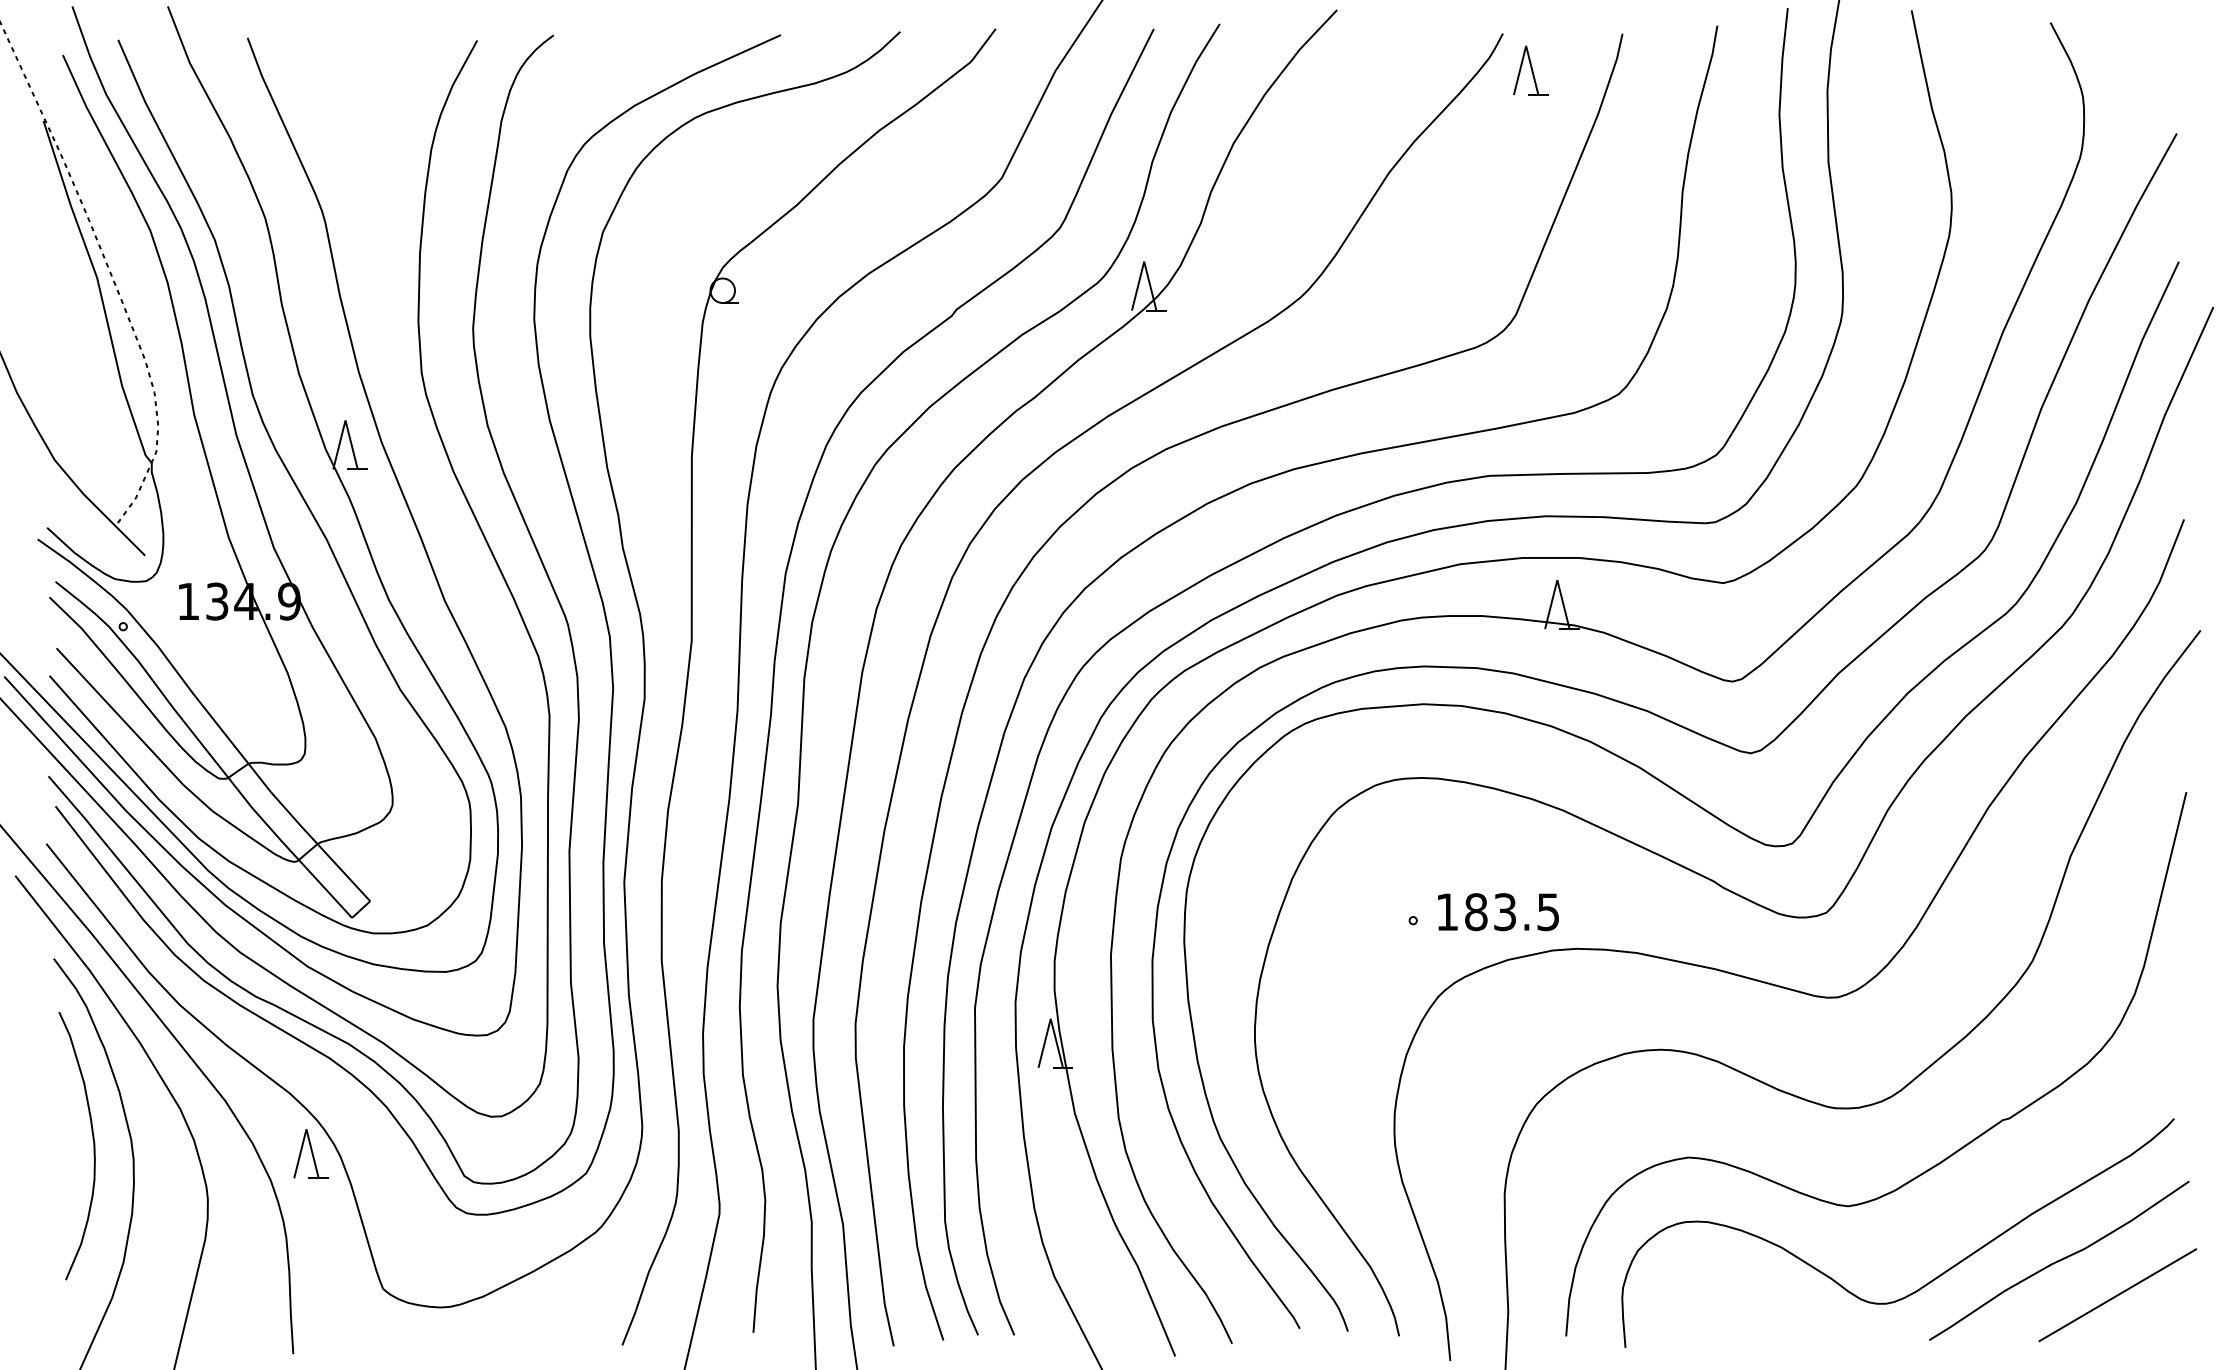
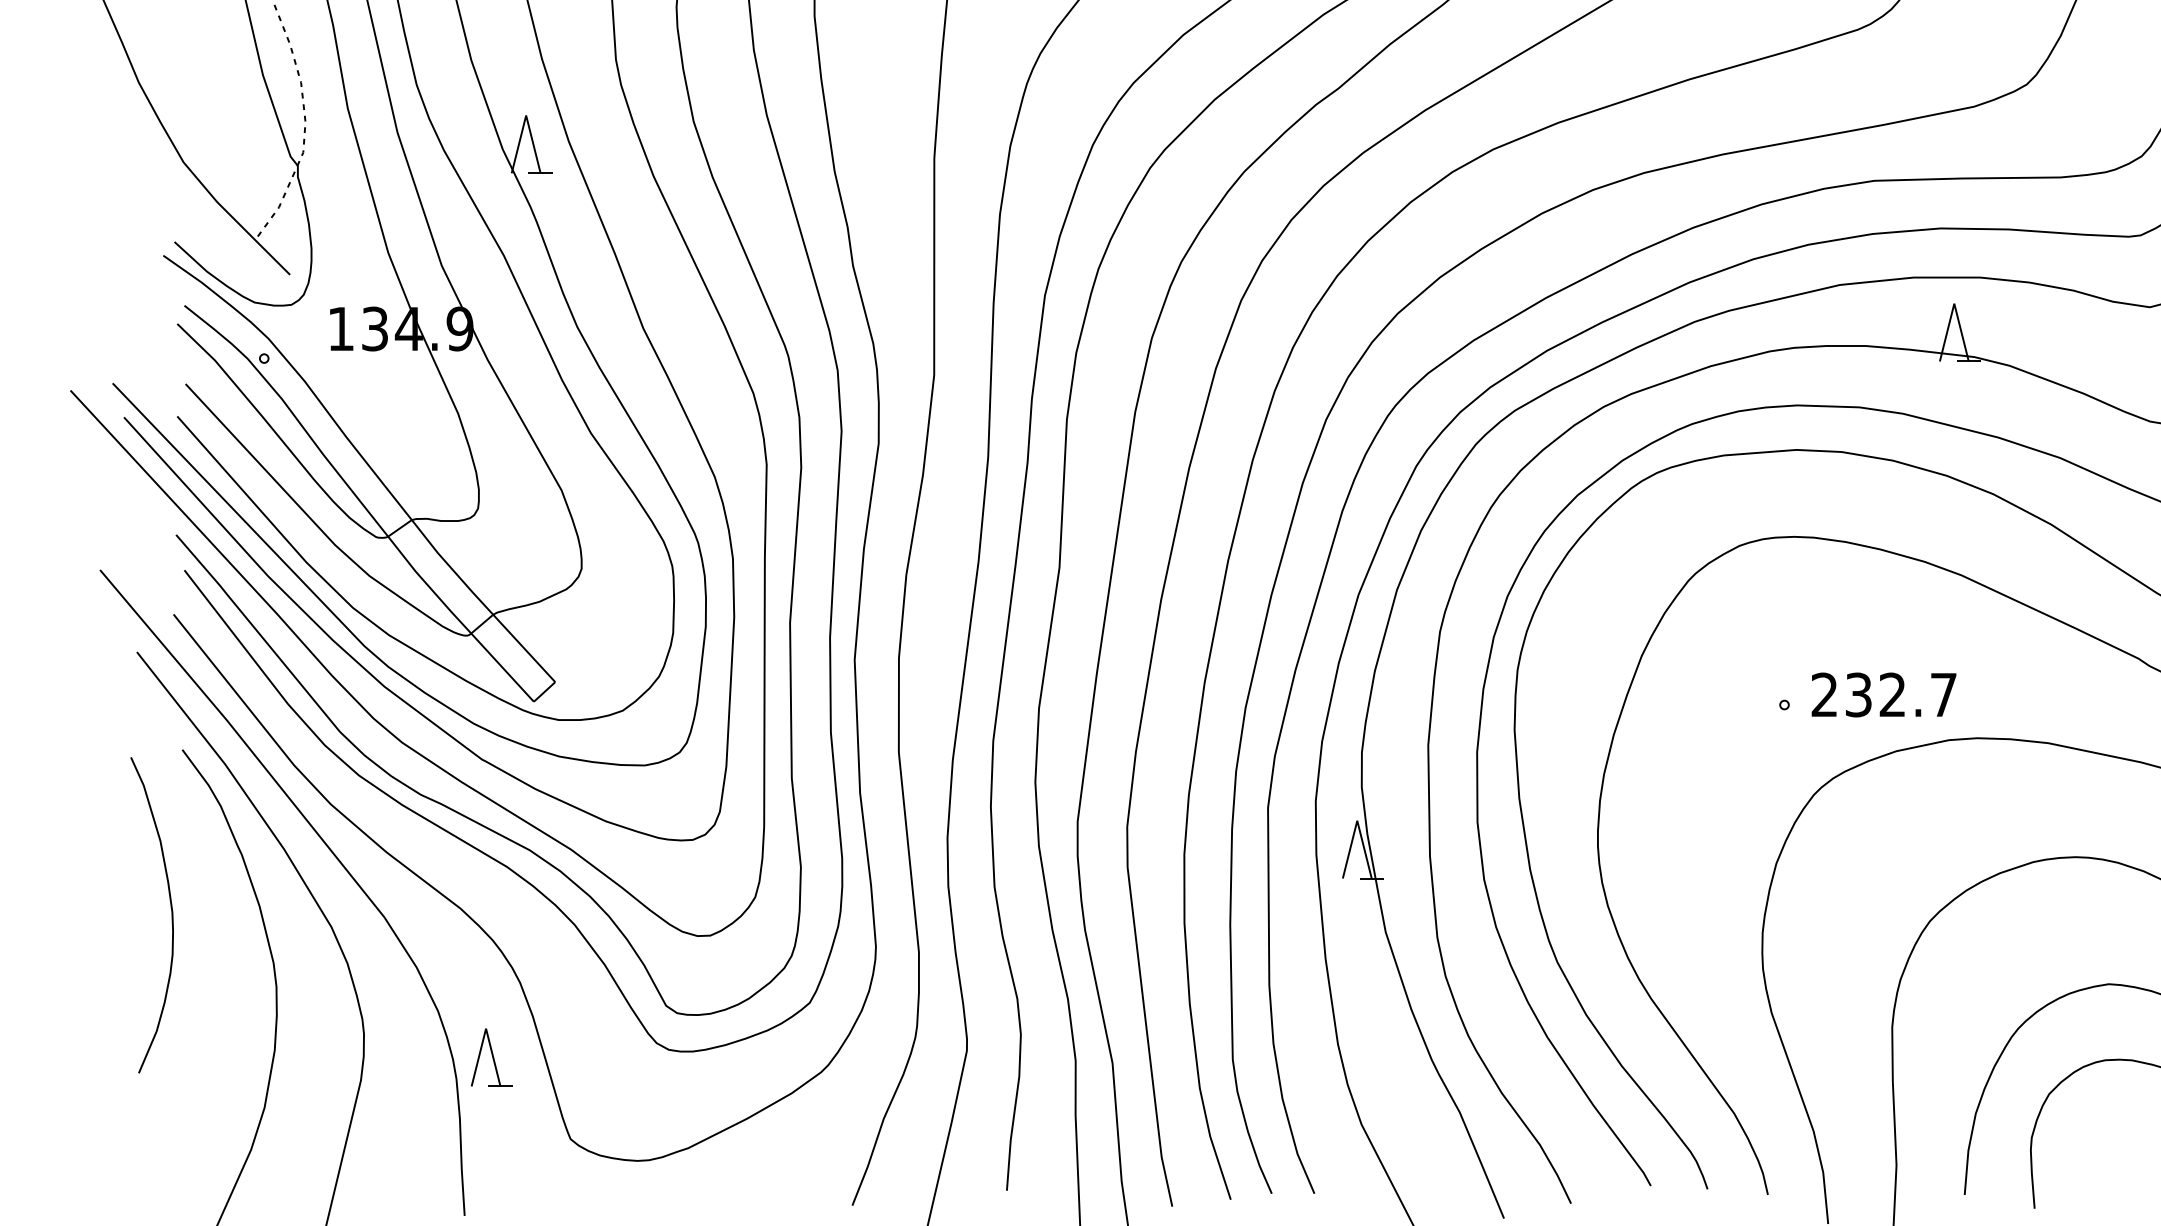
text: (1497, 912) -> (1883, 695), 183.5 -> 232.7
curve: (93, 1146) -> (171, 915), moved
part: (310, 1153) -> (490, 1057), moved

